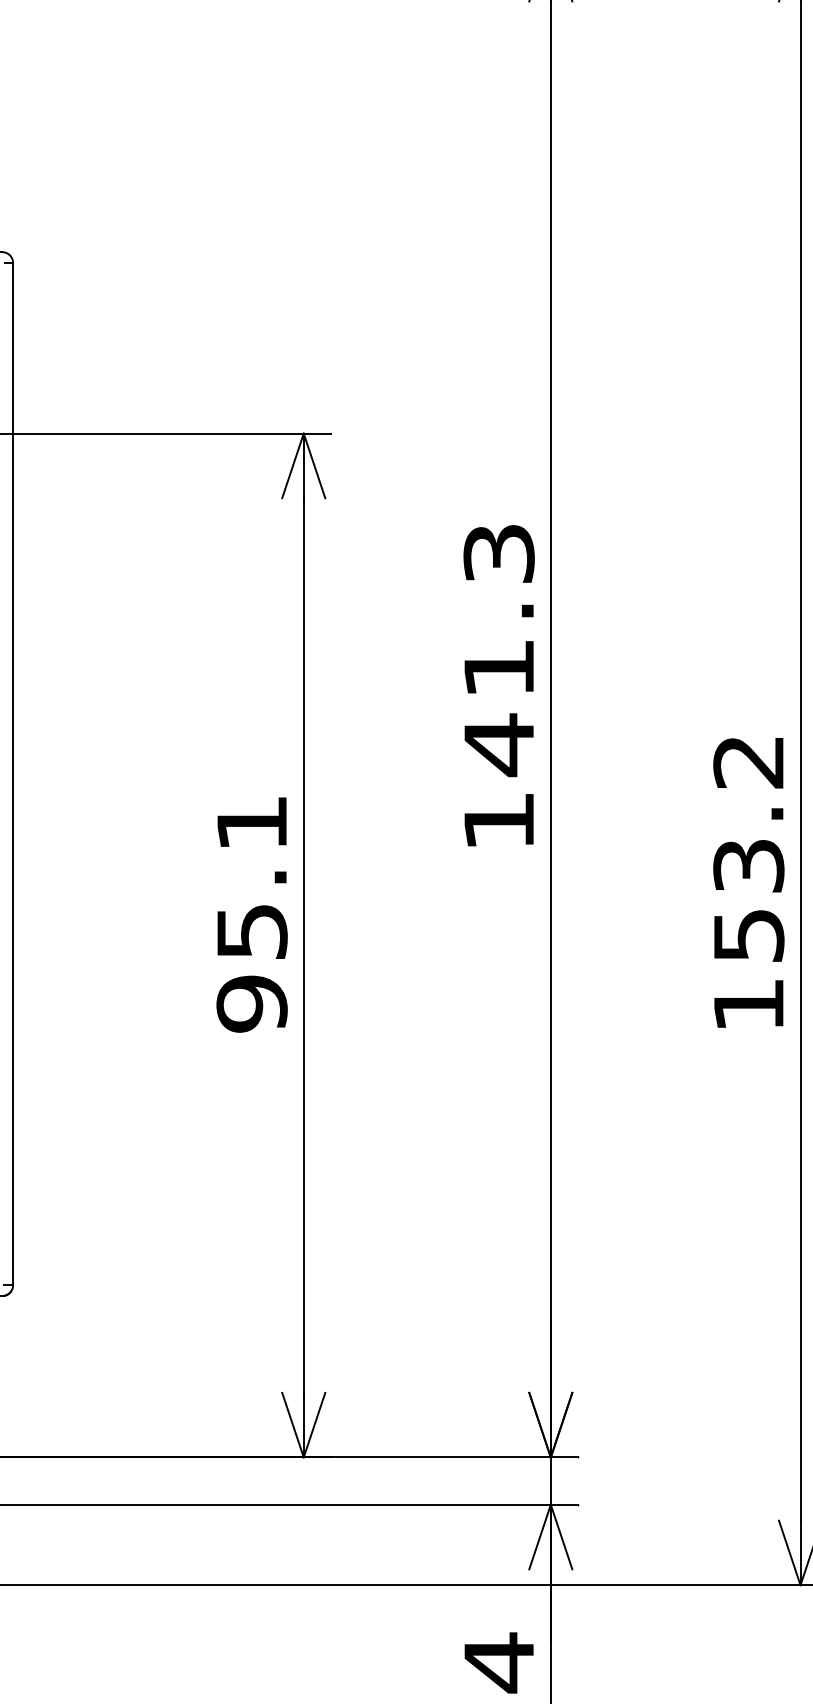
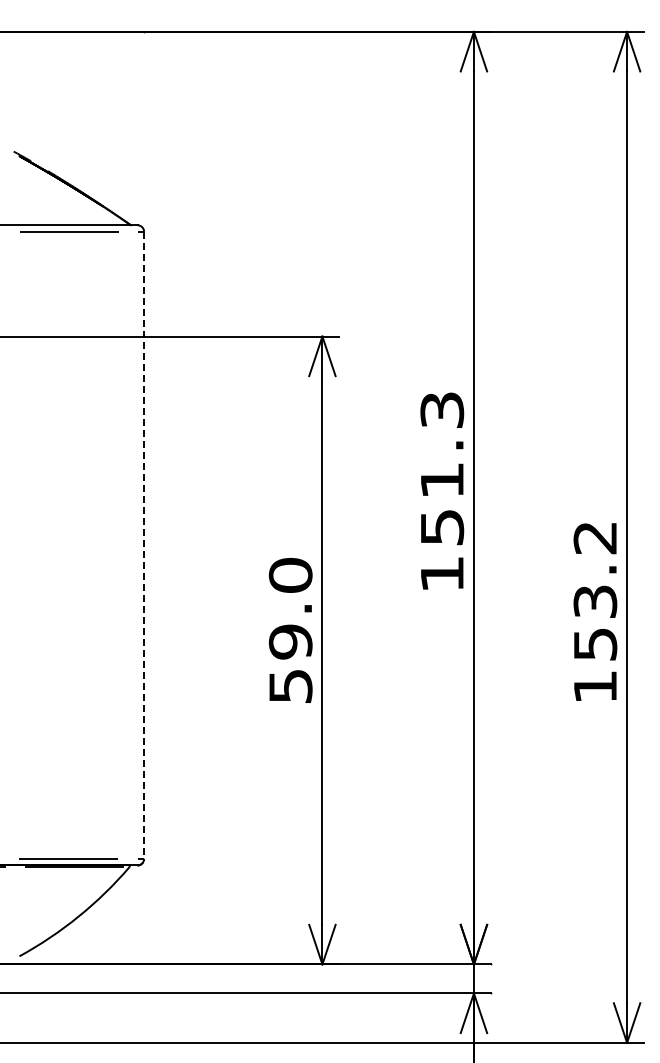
text: (499, 744) -> (442, 527), 141.3 -> 151.3
line: (13, 774) -> (144, 545), solid -> dashed
text: (251, 912) -> (290, 630), 95.1 -> 59.0

